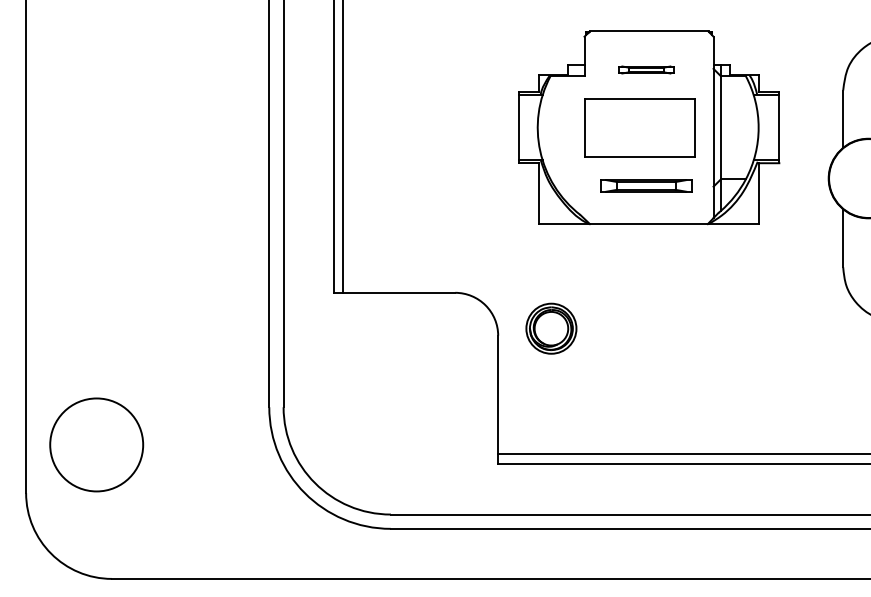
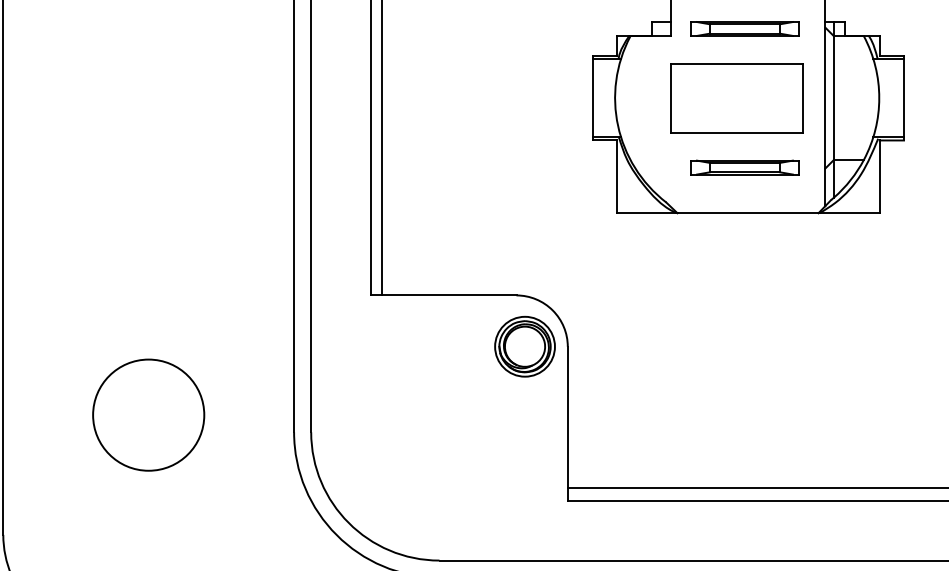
part: (646, 69) -> (745, 28), size x1.67
part: (551, 328) -> (525, 346), moved
circle: (96, 444) -> (148, 414), moved

